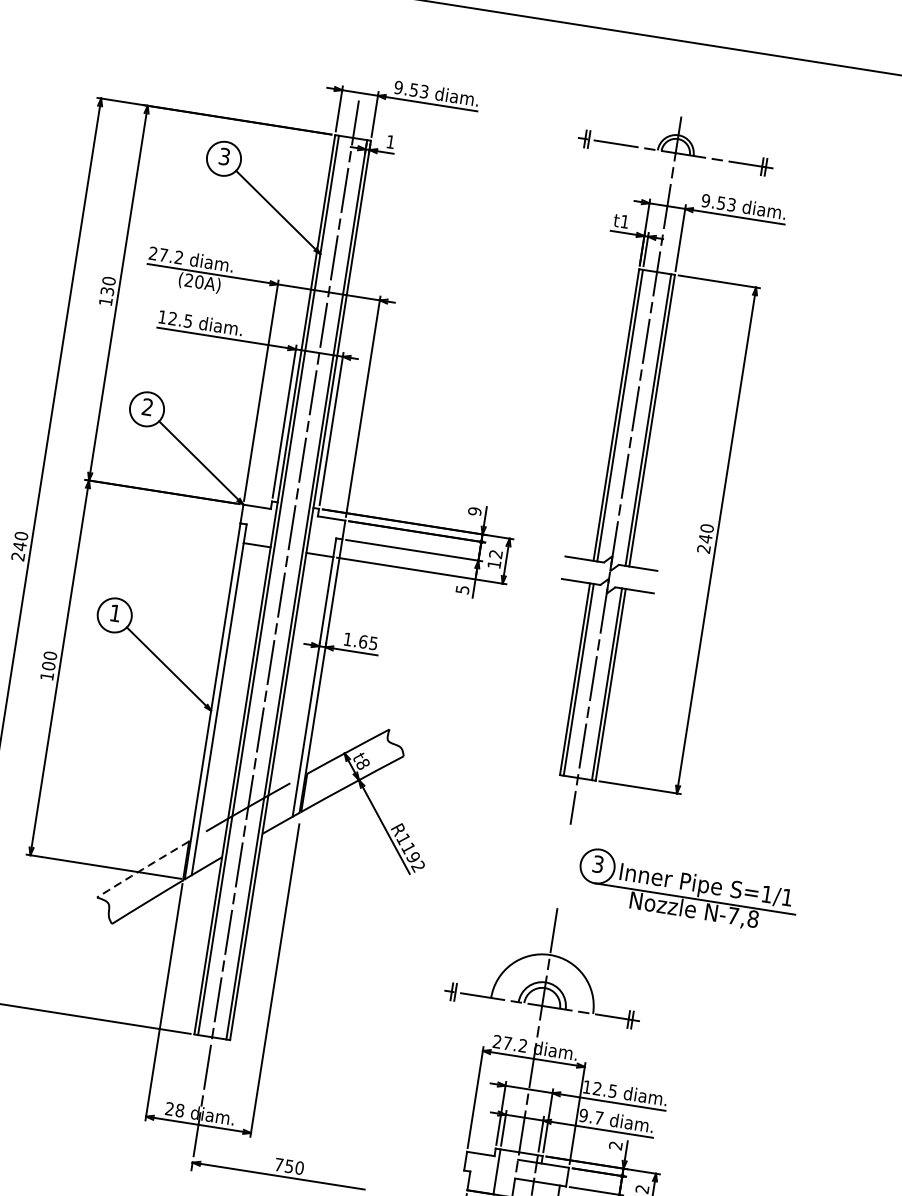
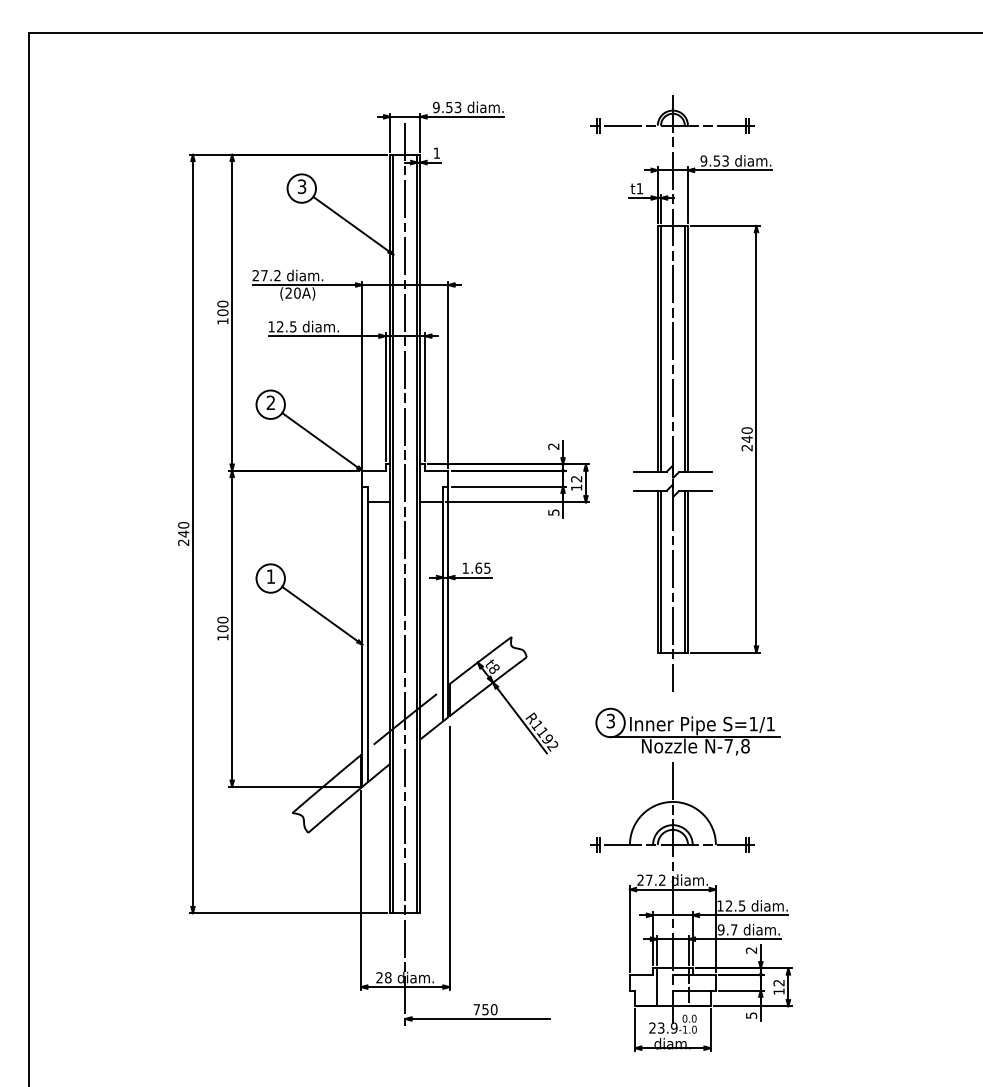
text: (106, 291) -> (222, 312), 130 -> 100
text: (474, 511) -> (553, 446), 9 -> 2
arc: (142, 868) -> (326, 783), dashed -> solid
part: (687, 890) -> (687, 731), moved

